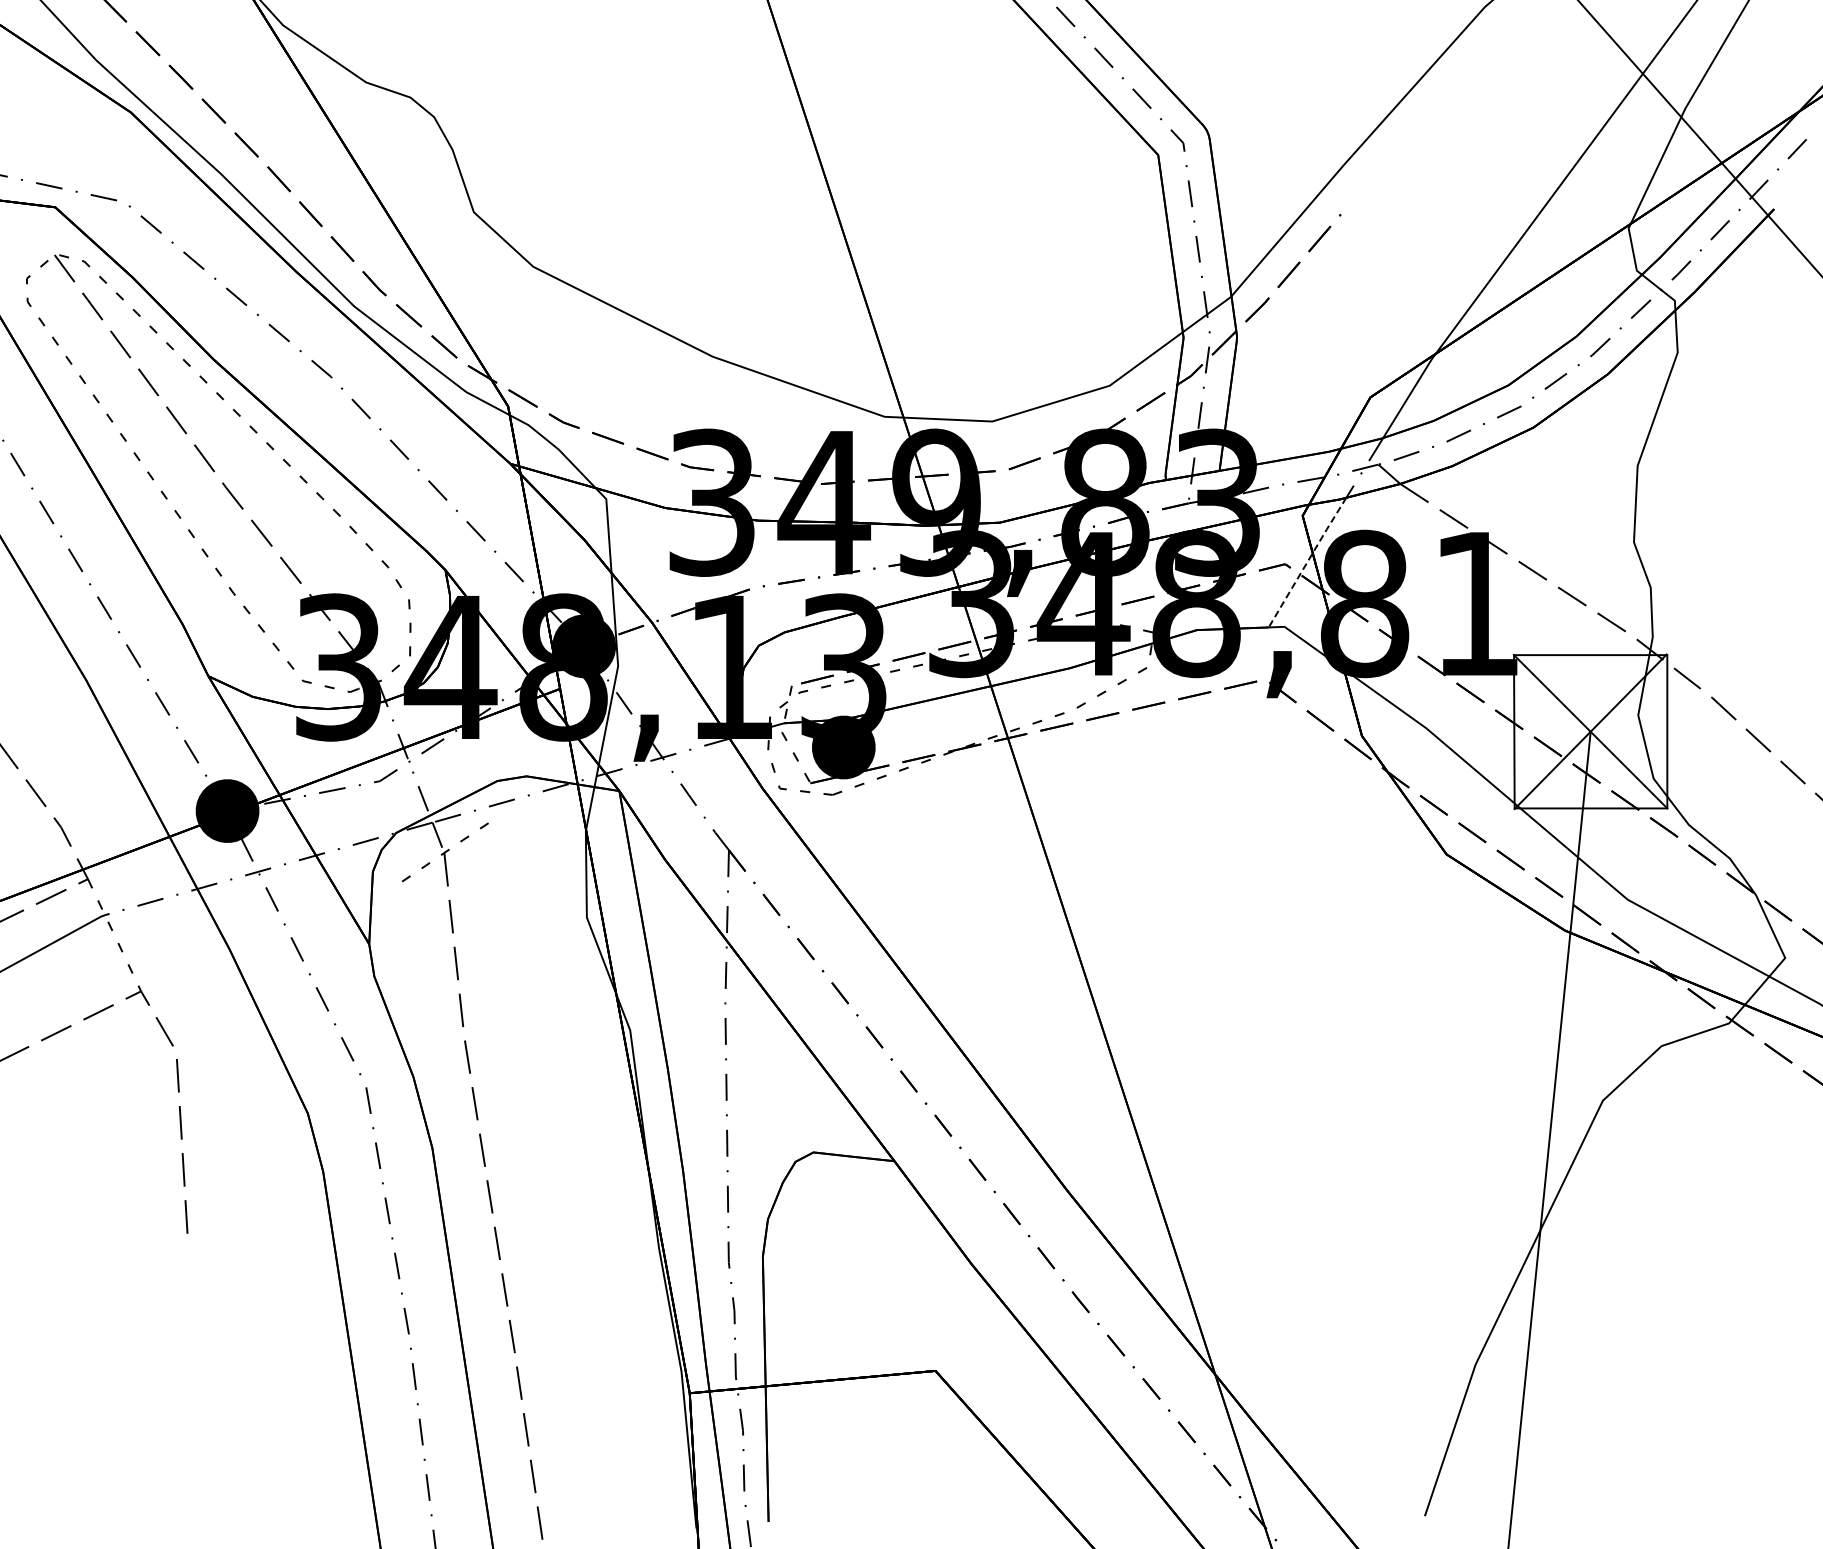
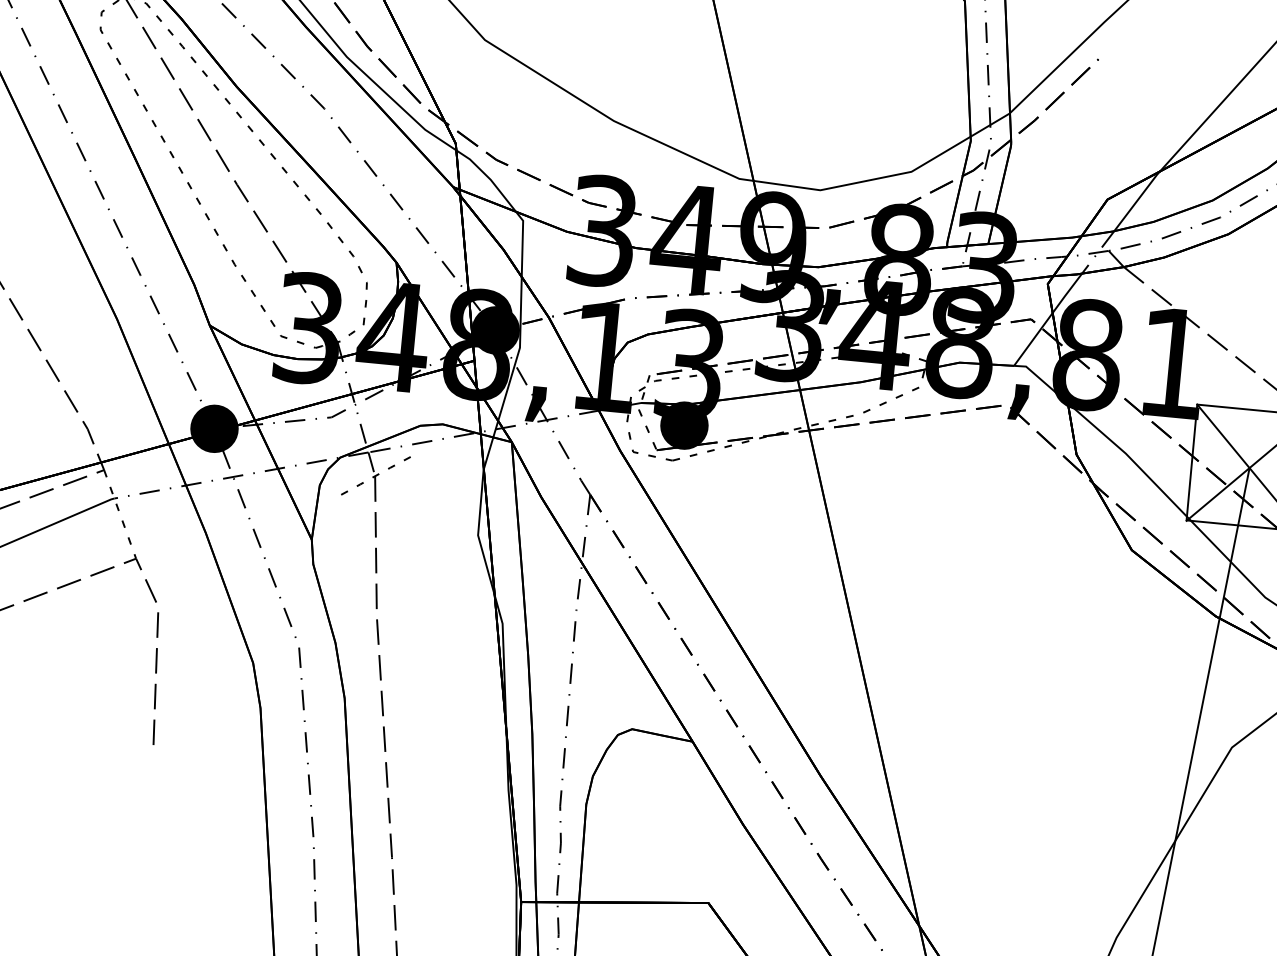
line: (1307, 562) -> (1048, 319), dashed -> solid

